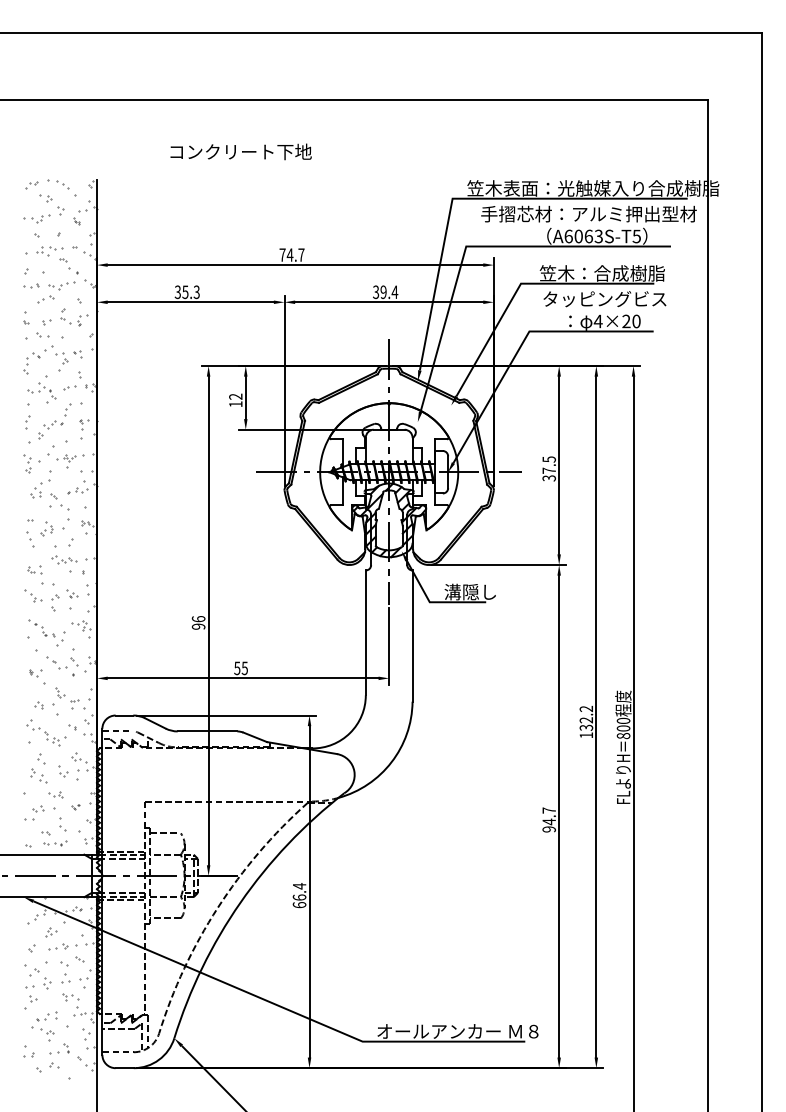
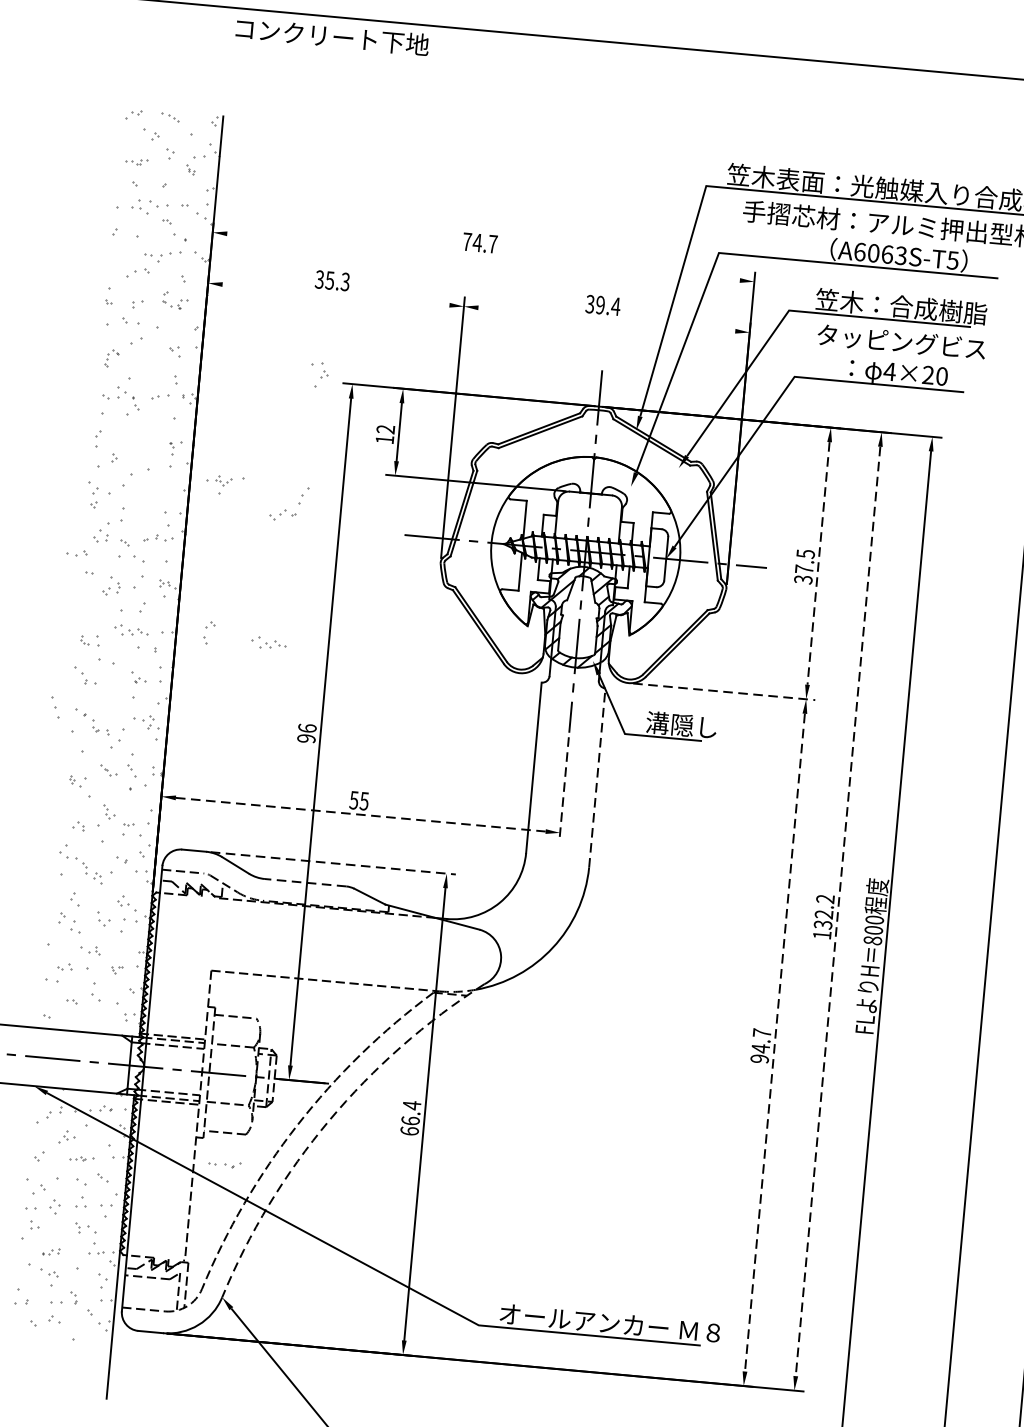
text: (240, 151) -> (331, 36), moved
part: (58, 184) -> (170, 117), size x0.6
part: (36, 218) -> (135, 161), size x0.6
line: (295, 265) -> (483, 257), removed
part: (31, 285) -> (76, 552), moved
line: (190, 302) -> (335, 295), removed
line: (389, 302) -> (607, 319), removed
part: (74, 317) -> (175, 301), size x0.7
part: (61, 361) -> (318, 374), moved
part: (31, 363) -> (111, 358), size x0.6
part: (57, 416) -> (289, 504), moved
part: (70, 461) -> (224, 485), moved
line: (559, 465) -> (819, 563), solid -> dashed
part: (30, 539) -> (55, 707), moved
part: (165, 559) -> (269, 642), added
line: (499, 565) -> (724, 692), solid -> dashed
part: (55, 602) -> (210, 631), moved
line: (412, 636) -> (597, 778), solid -> dashed
line: (389, 647) -> (564, 790), solid -> dashed
part: (56, 662) -> (108, 769), size x0.6
line: (243, 678) -> (361, 814), solid -> dashed
line: (226, 715) -> (333, 863), solid -> dashed
line: (596, 717) -> (838, 912), solid -> dashed
line: (207, 731) -> (305, 882), solid -> dashed
line: (559, 816) -> (775, 1042), solid -> dashed
part: (55, 843) -> (224, 1164), moved
arc: (240, 902) -> (329, 1120), solid -> dashed
part: (62, 946) -> (80, 1158), size x0.6
part: (46, 1016) -> (50, 1251), size x0.6

